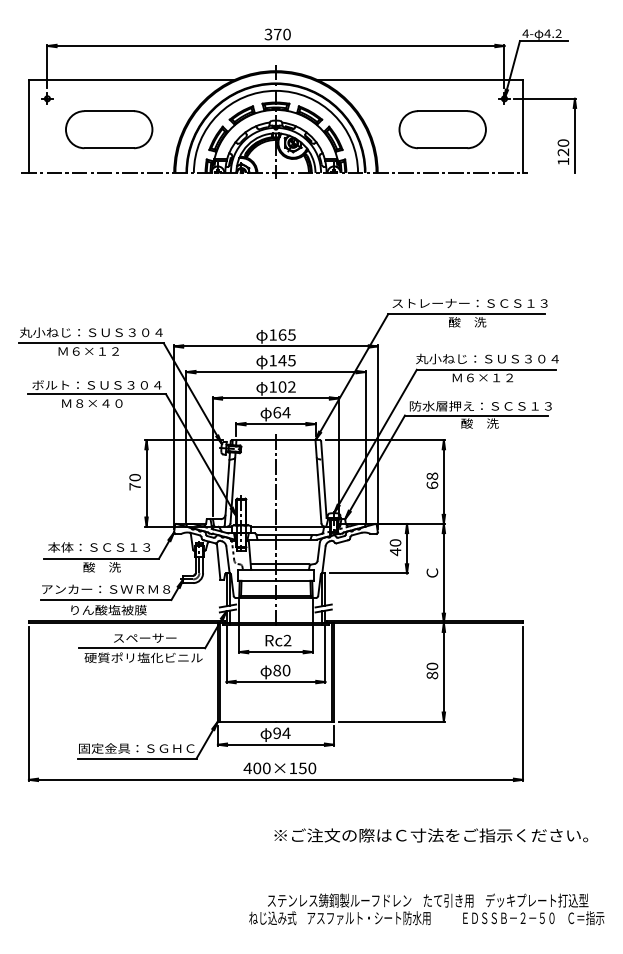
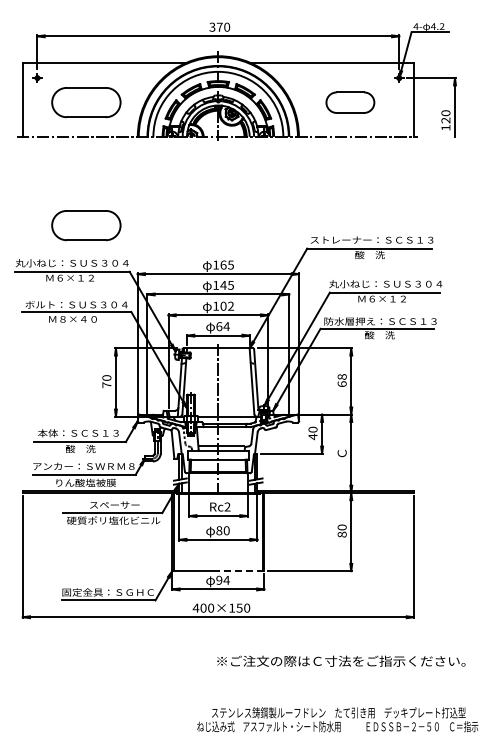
part: (442, 129) -> (350, 102), size x0.7
part: (109, 284) -> (86, 225), added
line: (305, 722) -> (241, 571), solid -> dashed

